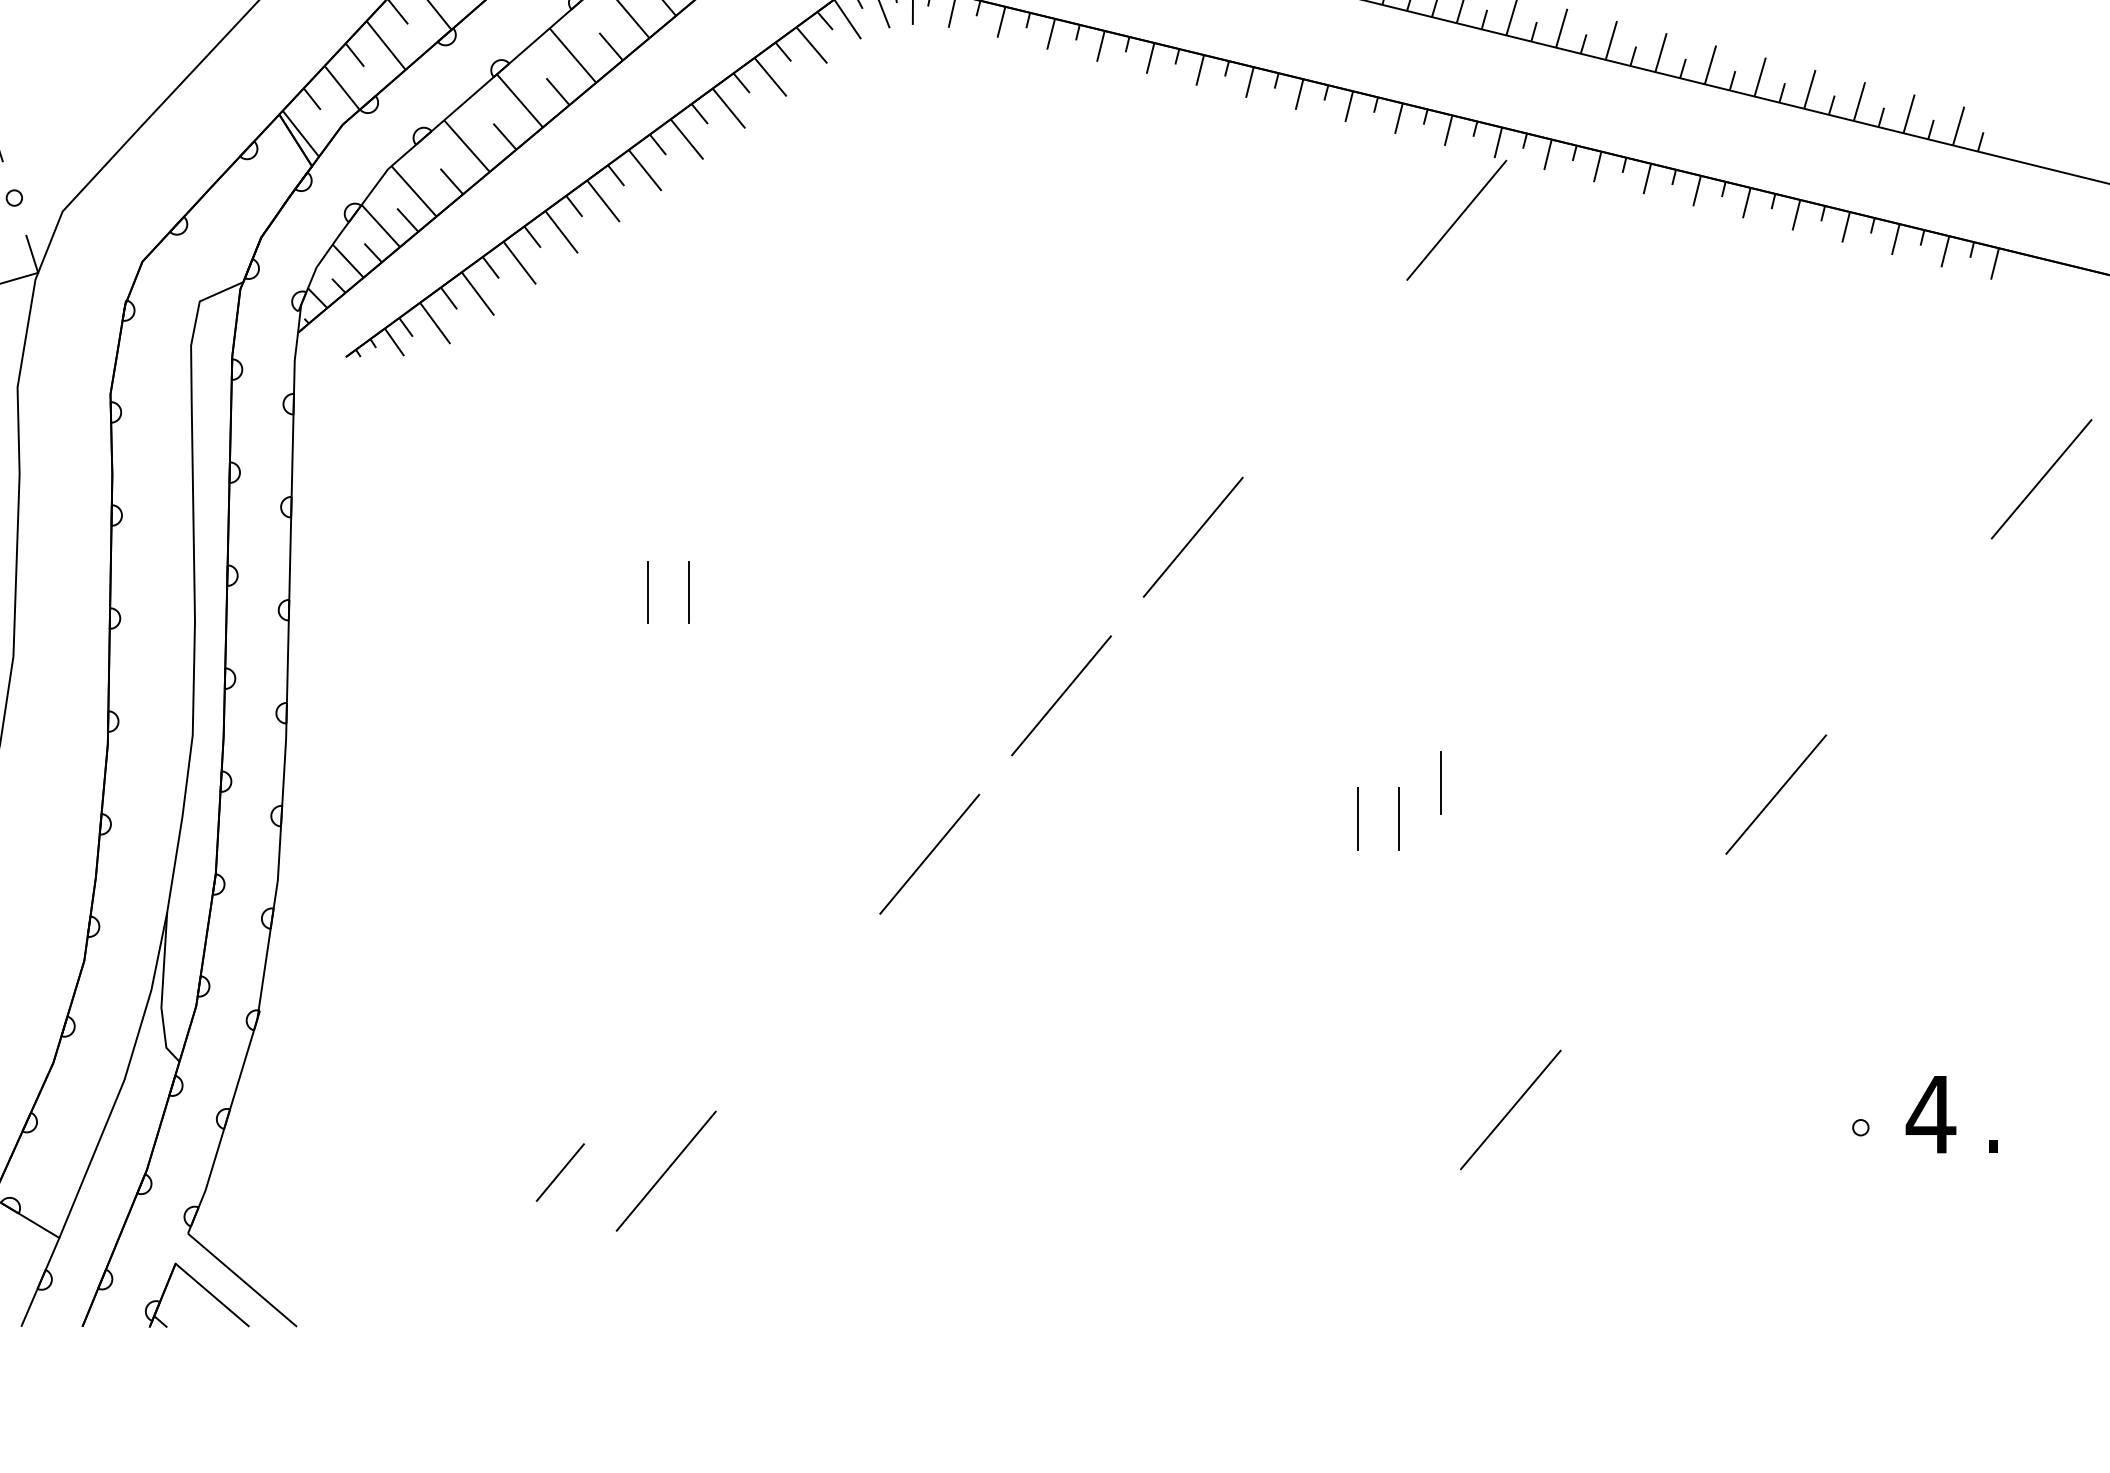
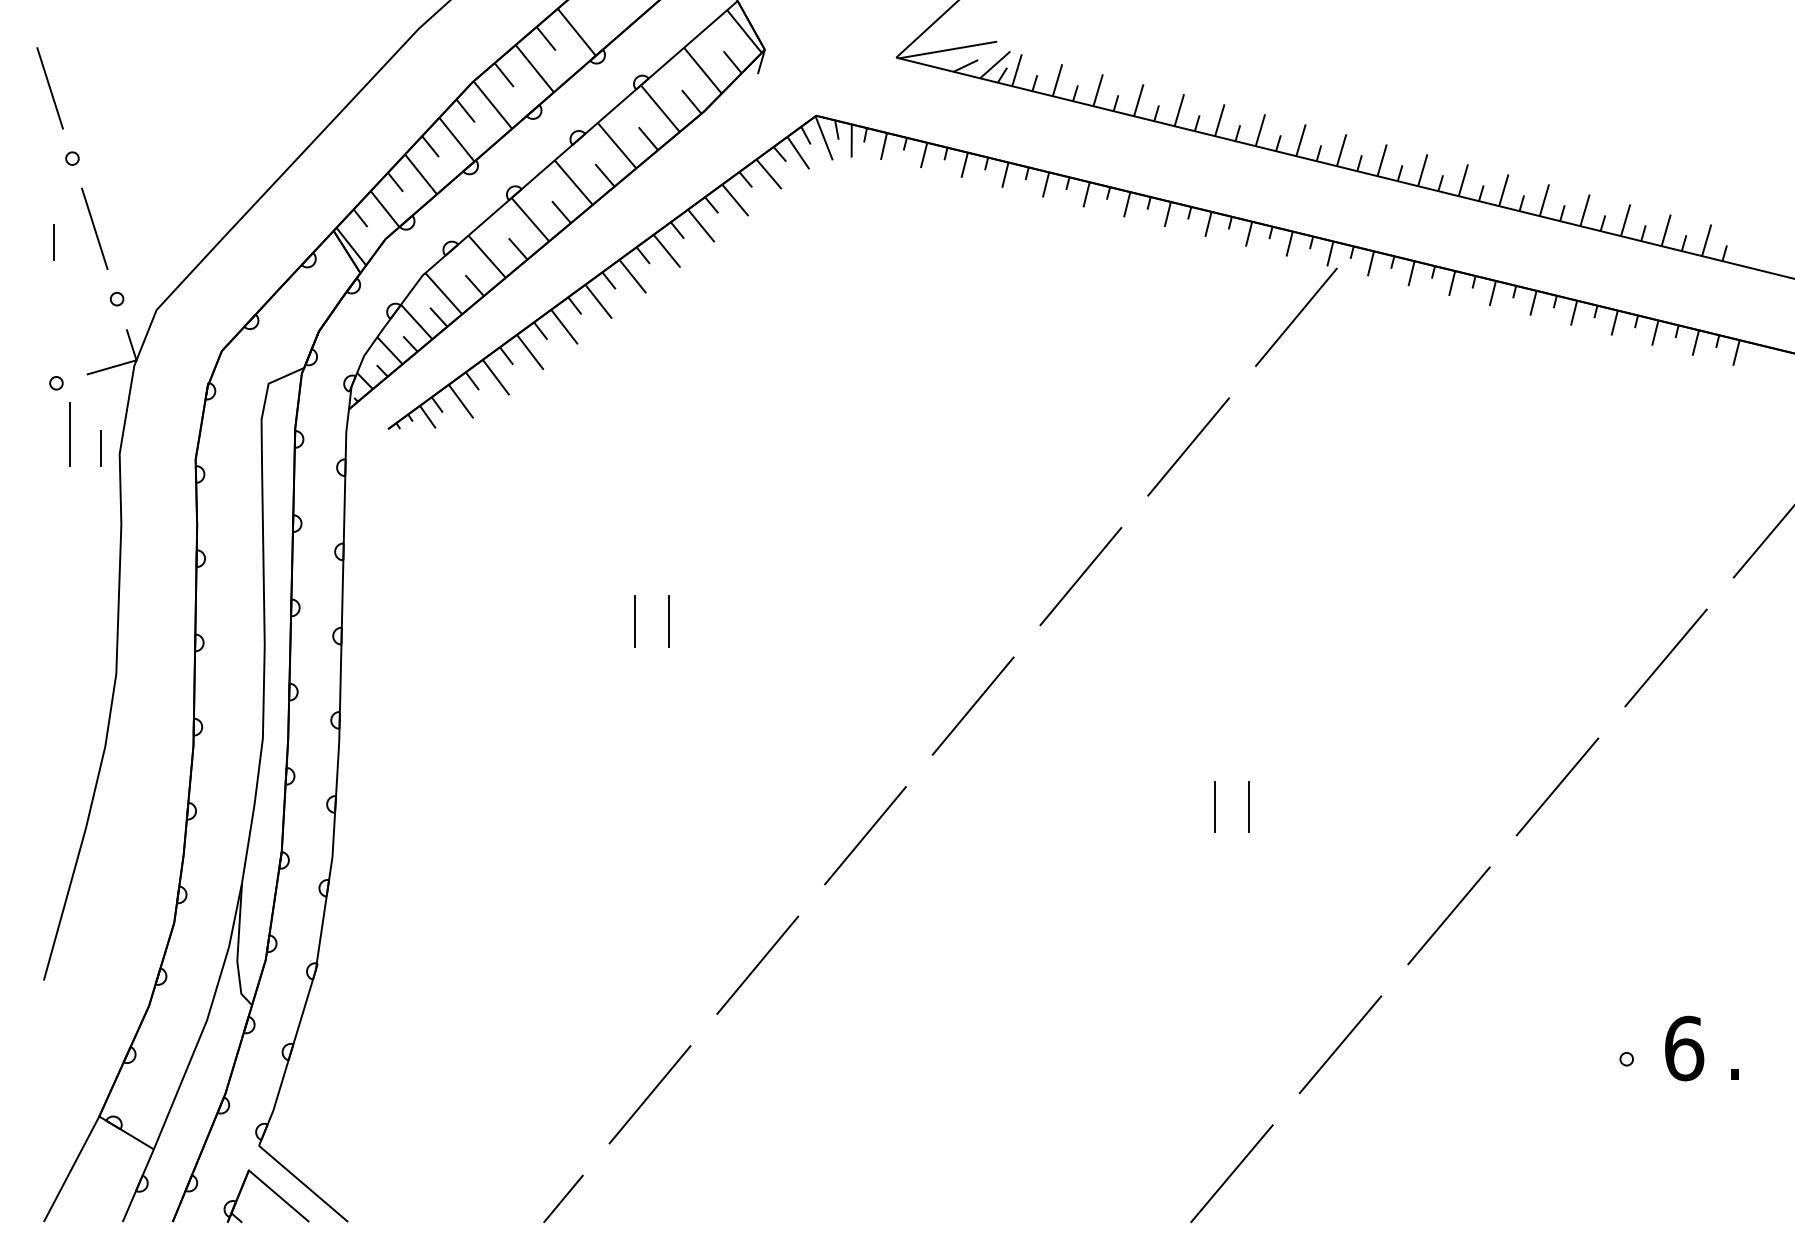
line: (1324, 378) -> (1188, 446), added
line: (1908, 636) -> (1665, 657), added
line: (1439, 781) -> (1282, 776), removed
line: (1642, 951) -> (1448, 915), added
line: (797, 1011) -> (757, 964), added
text: (1930, 1114) -> (1683, 1048), 4 -> 6
line: (560, 1172) -> (563, 1198), moved
line: (1377, 1267) -> (1231, 1173), added

